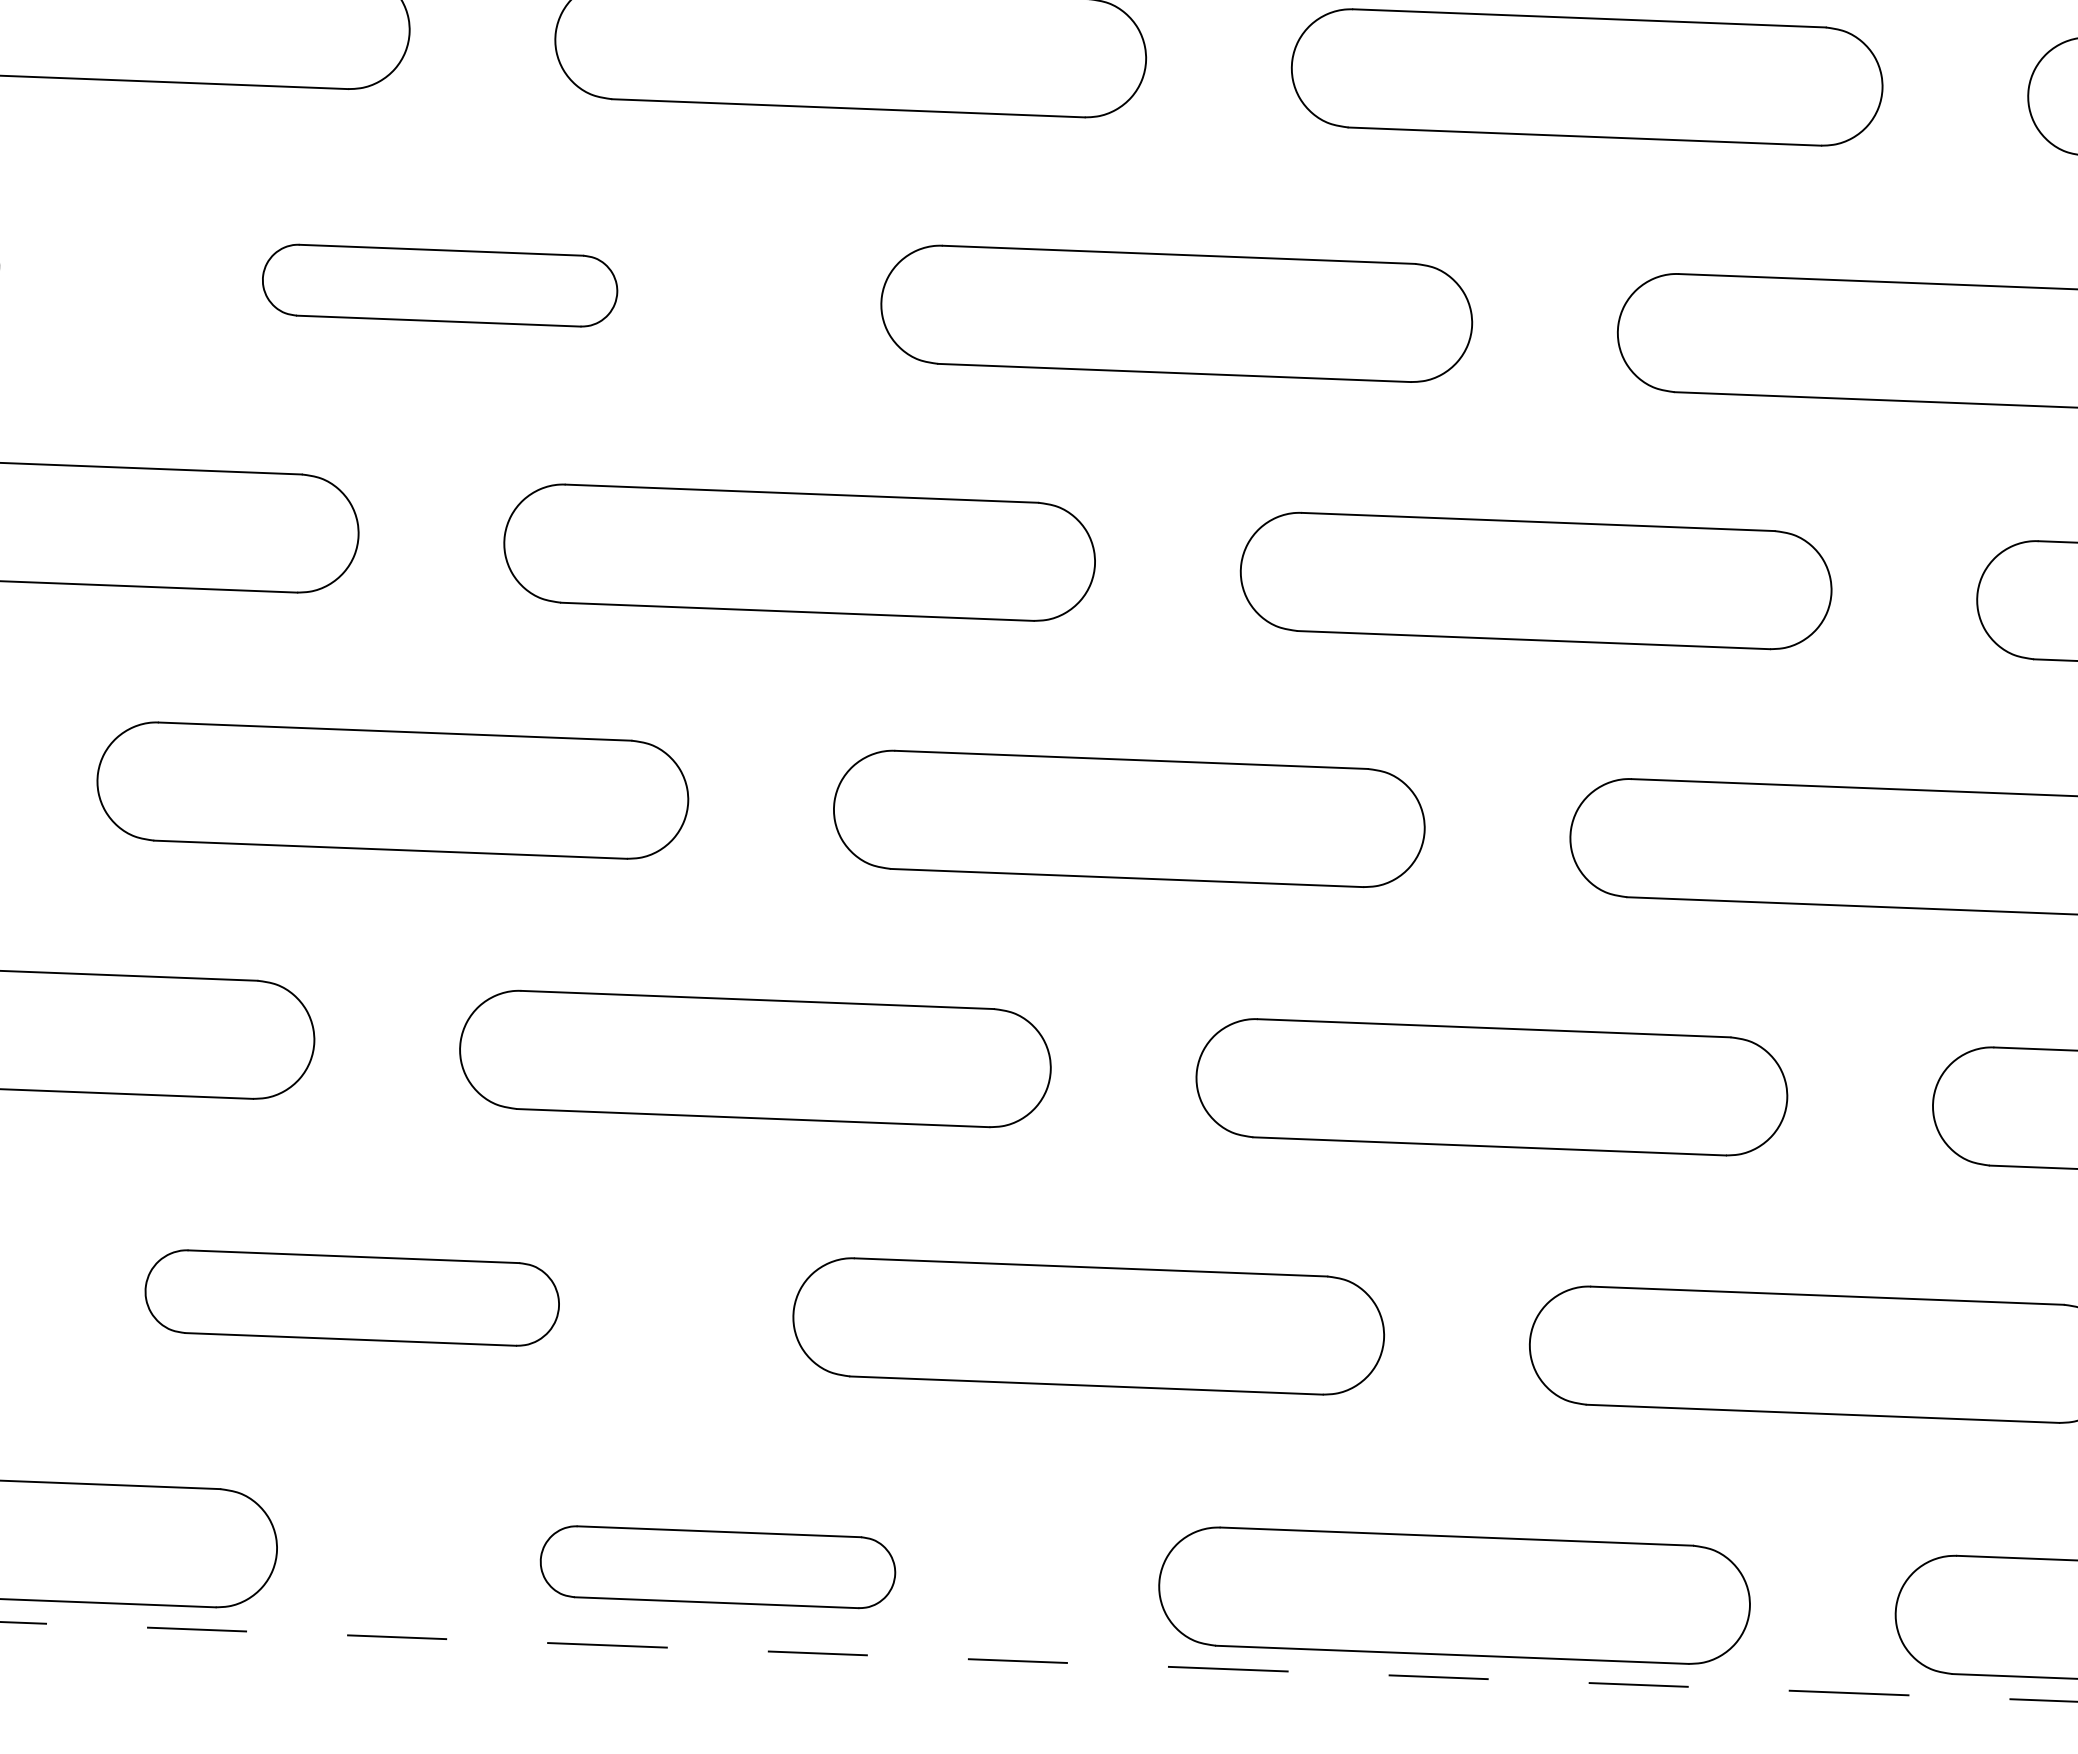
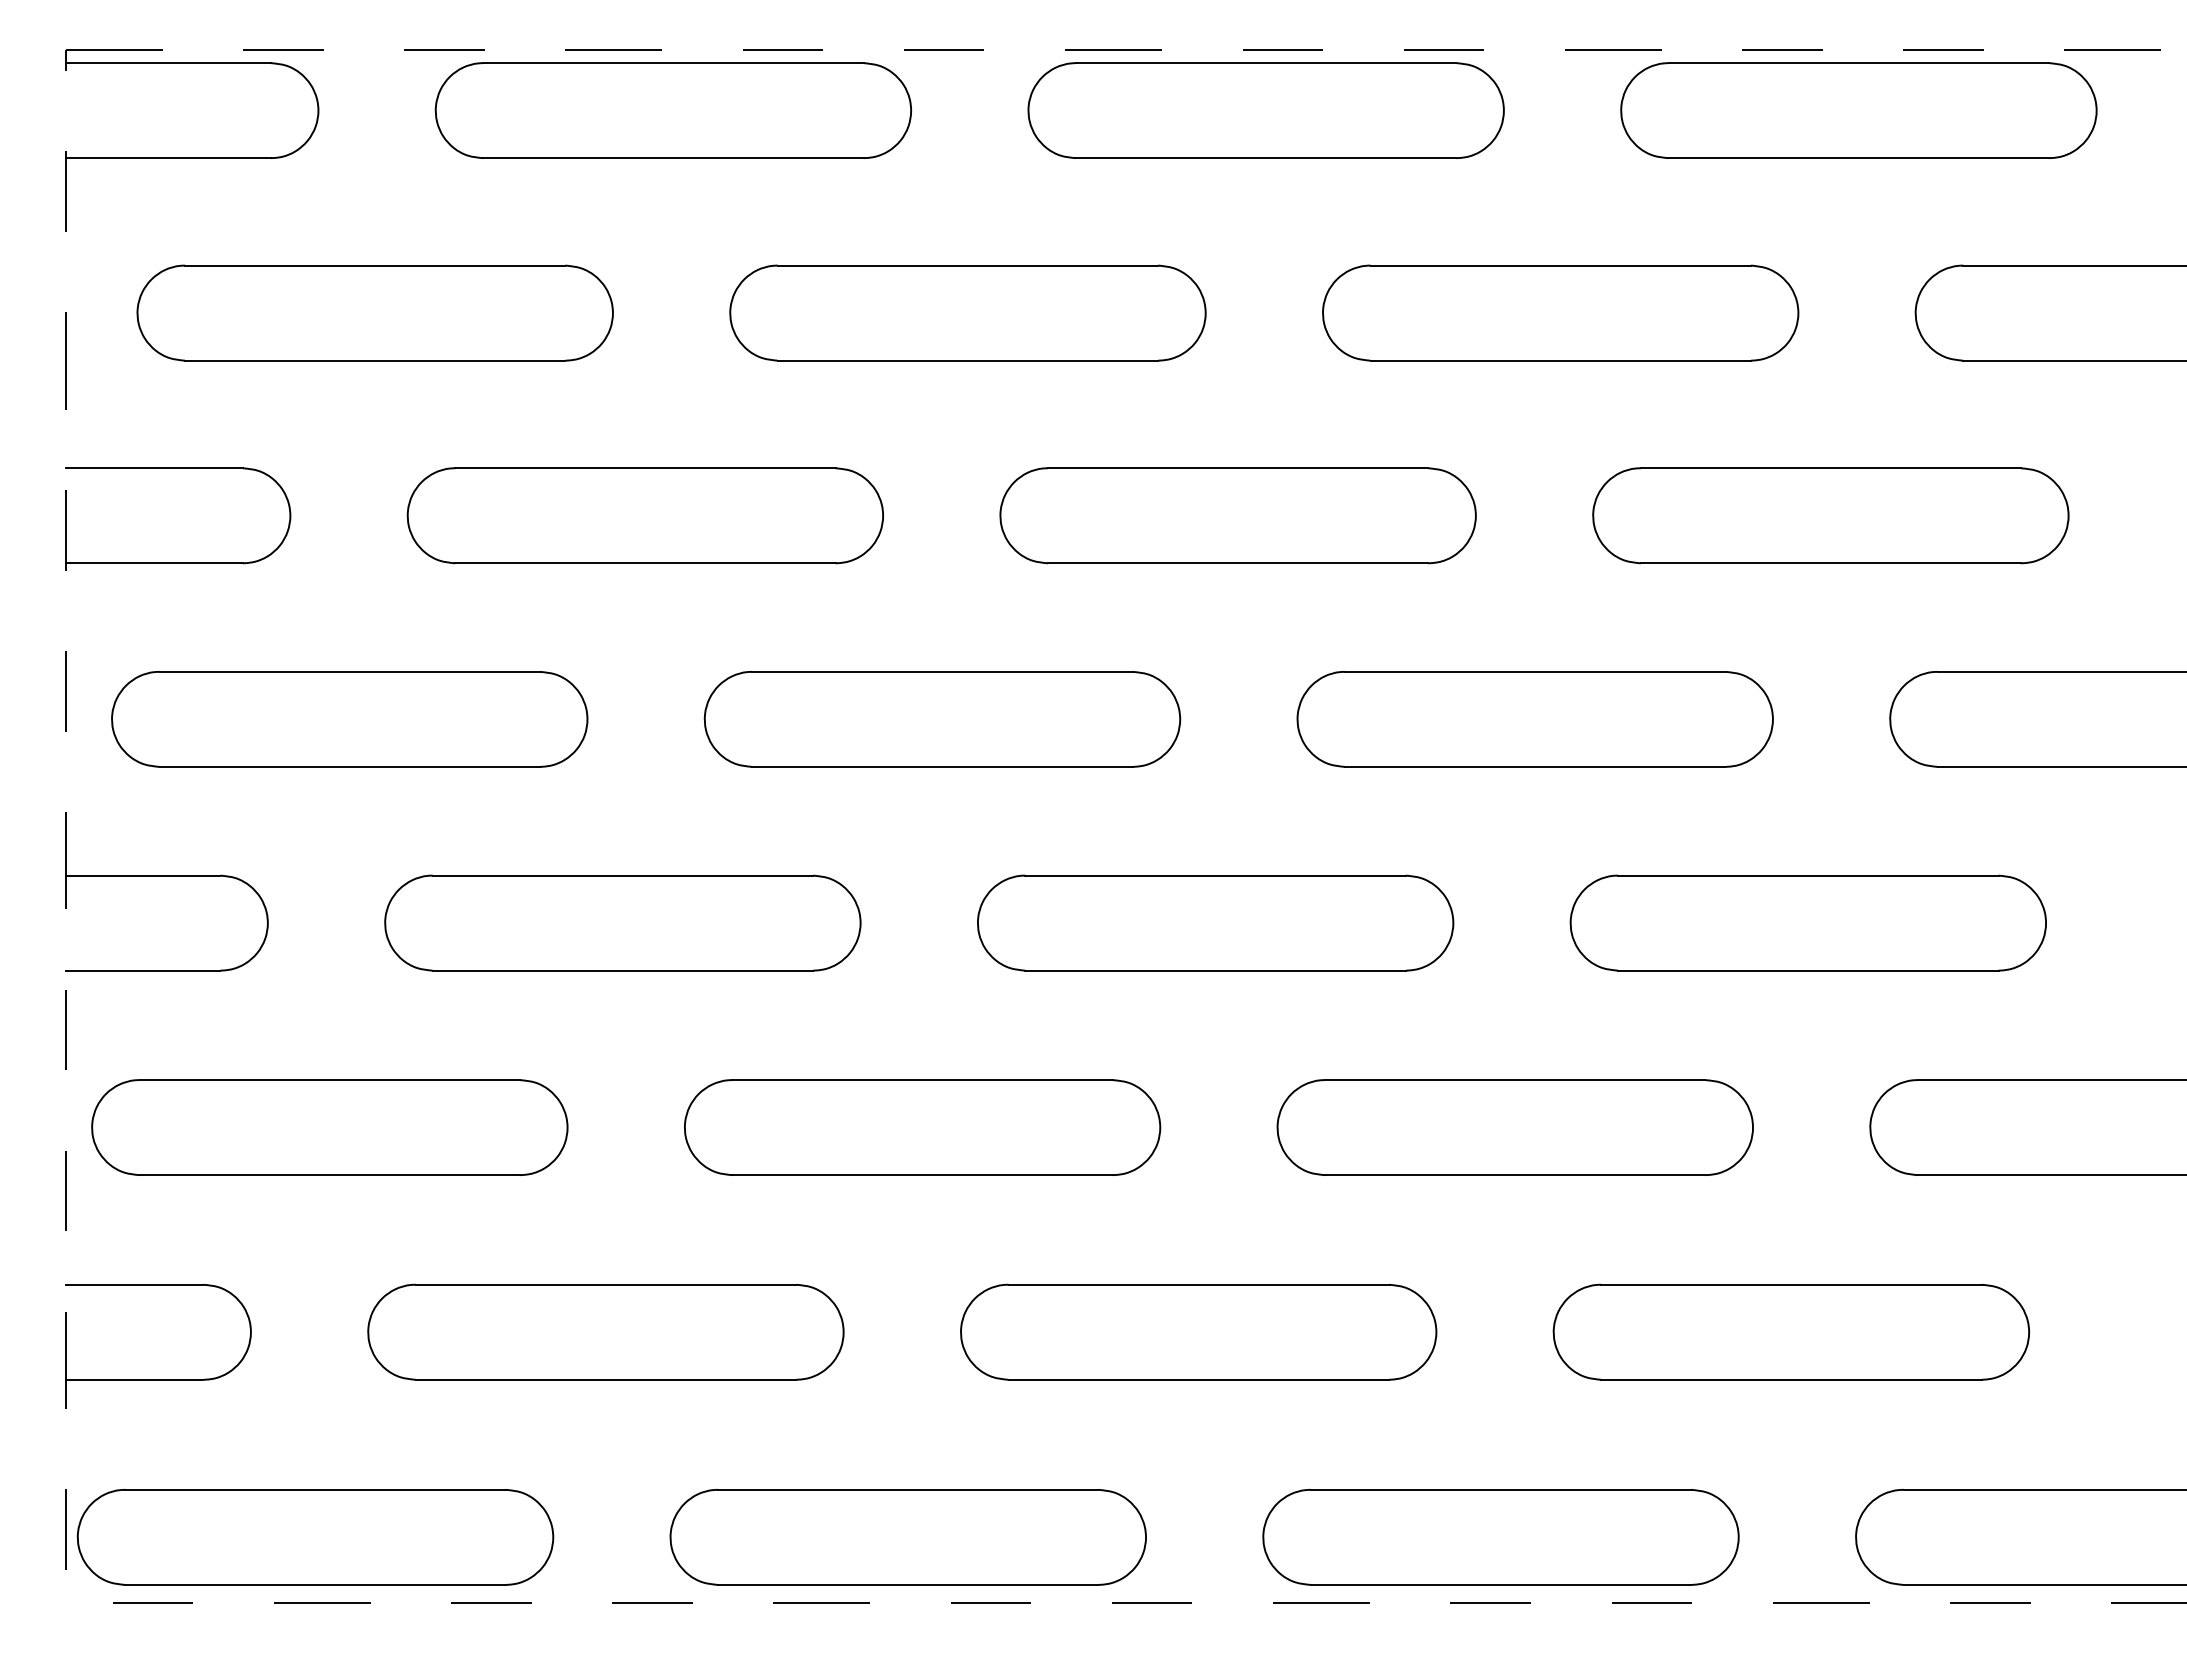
part: (439, 285) -> (644, 515), size x1.67
part: (351, 1297) -> (605, 1331), size x1.43
part: (717, 1566) -> (907, 1536), size x1.67

